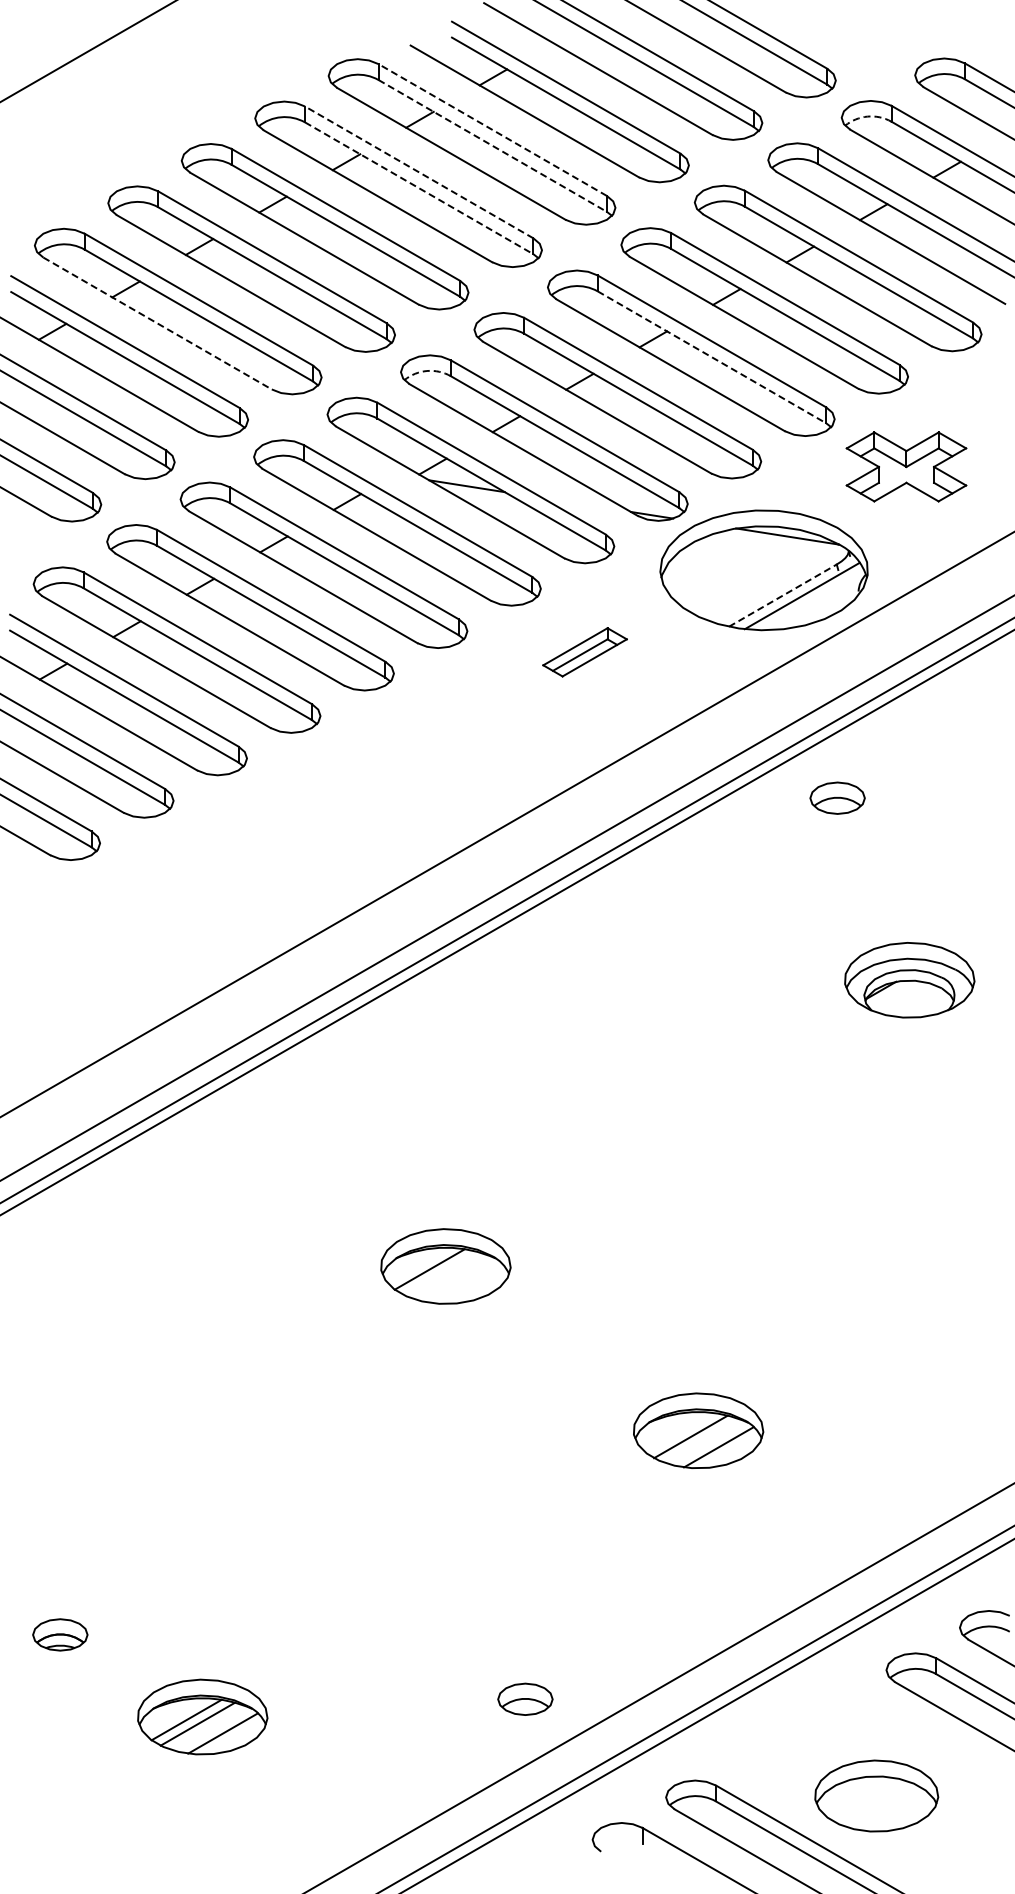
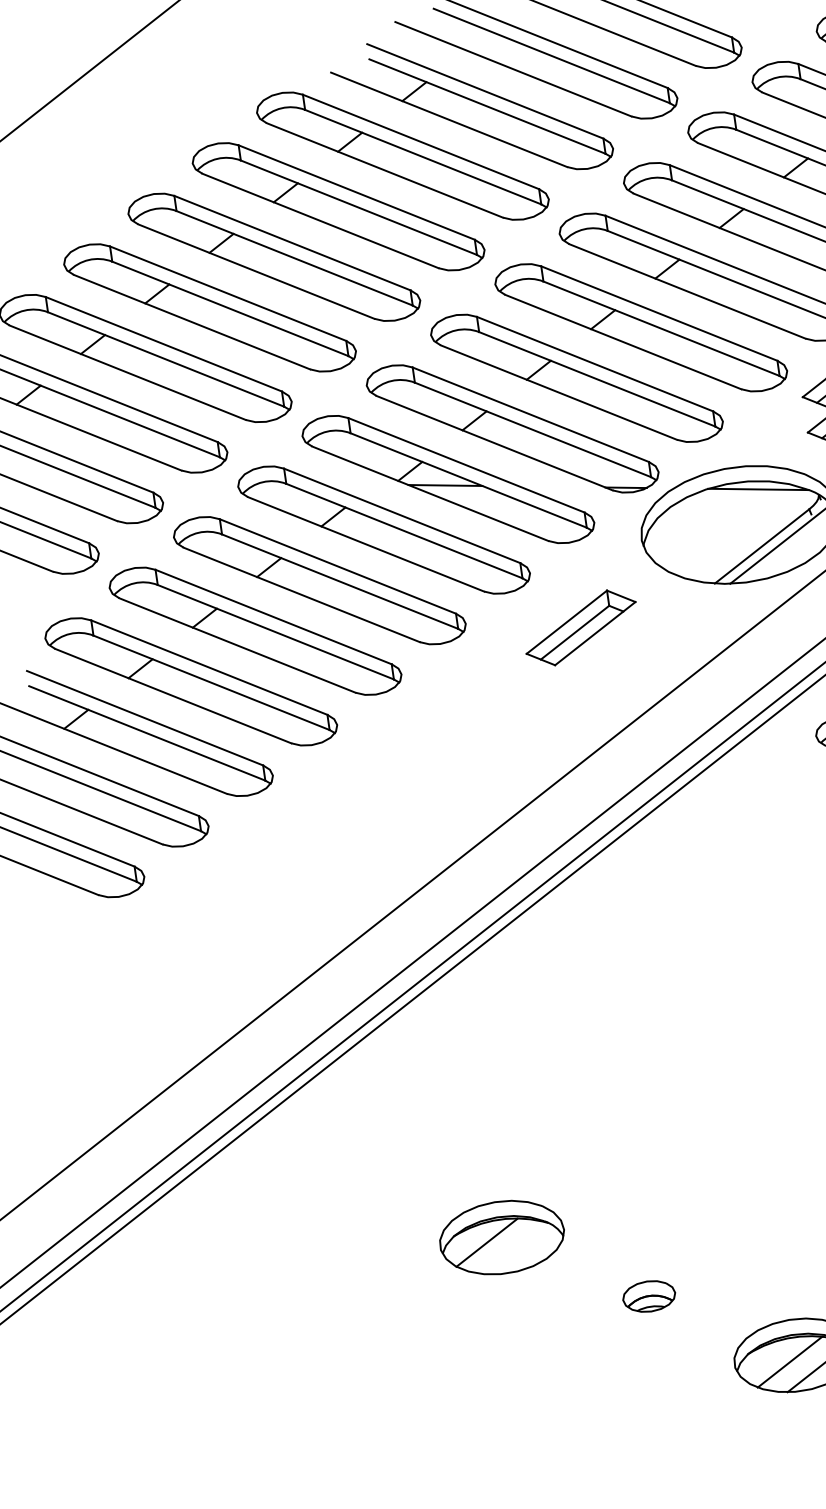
arc: (867, 116) -> (776, 77), dashed -> solid
line: (492, 130) -> (420, 142), dashed -> solid
line: (492, 145) -> (422, 156), dashed -> solid
line: (419, 172) -> (356, 192), dashed -> solid
line: (419, 188) -> (359, 207), dashed -> solid
line: (157, 323) -> (127, 372), dashed -> solid
line: (711, 357) -> (661, 328), dashed -> solid
arc: (427, 371) -> (391, 381), dashed -> solid
line: (783, 595) -> (762, 546), dashed -> solid
part: (584, 651) -> (580, 627), size x1.43
part: (445, 1266) -> (501, 1237), moved
part: (556, 1348) -> (649, 1296), added

